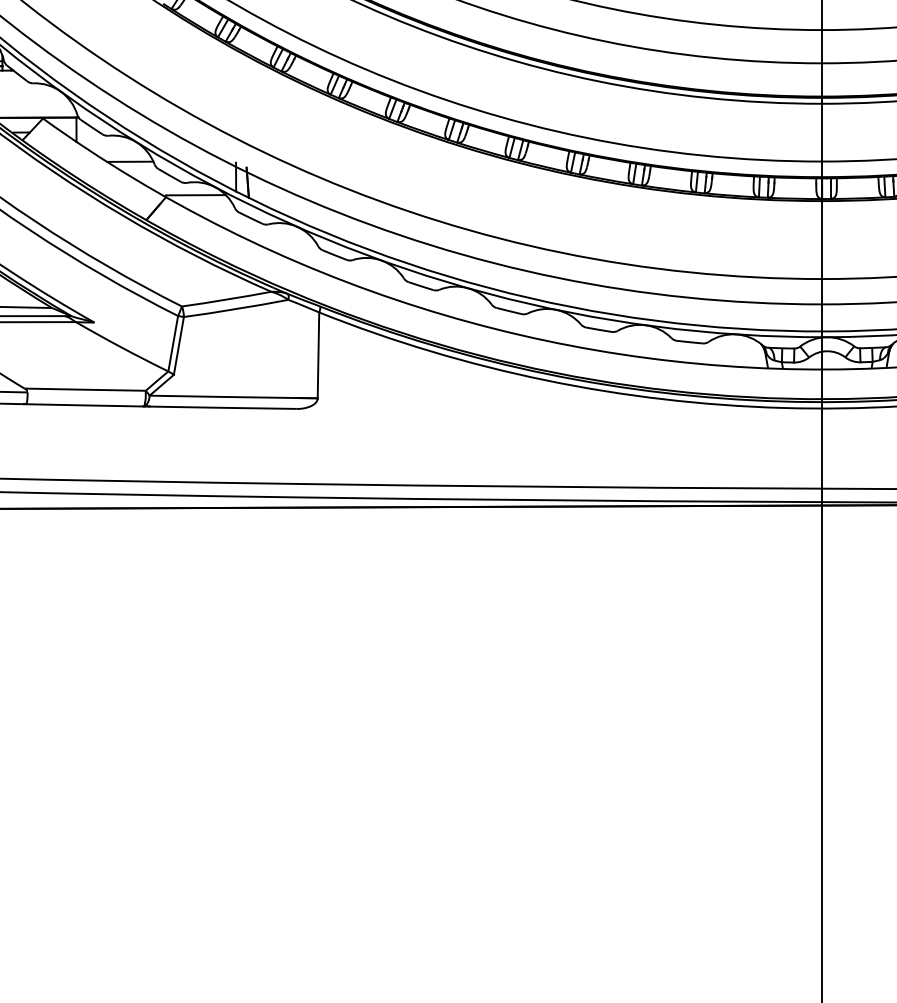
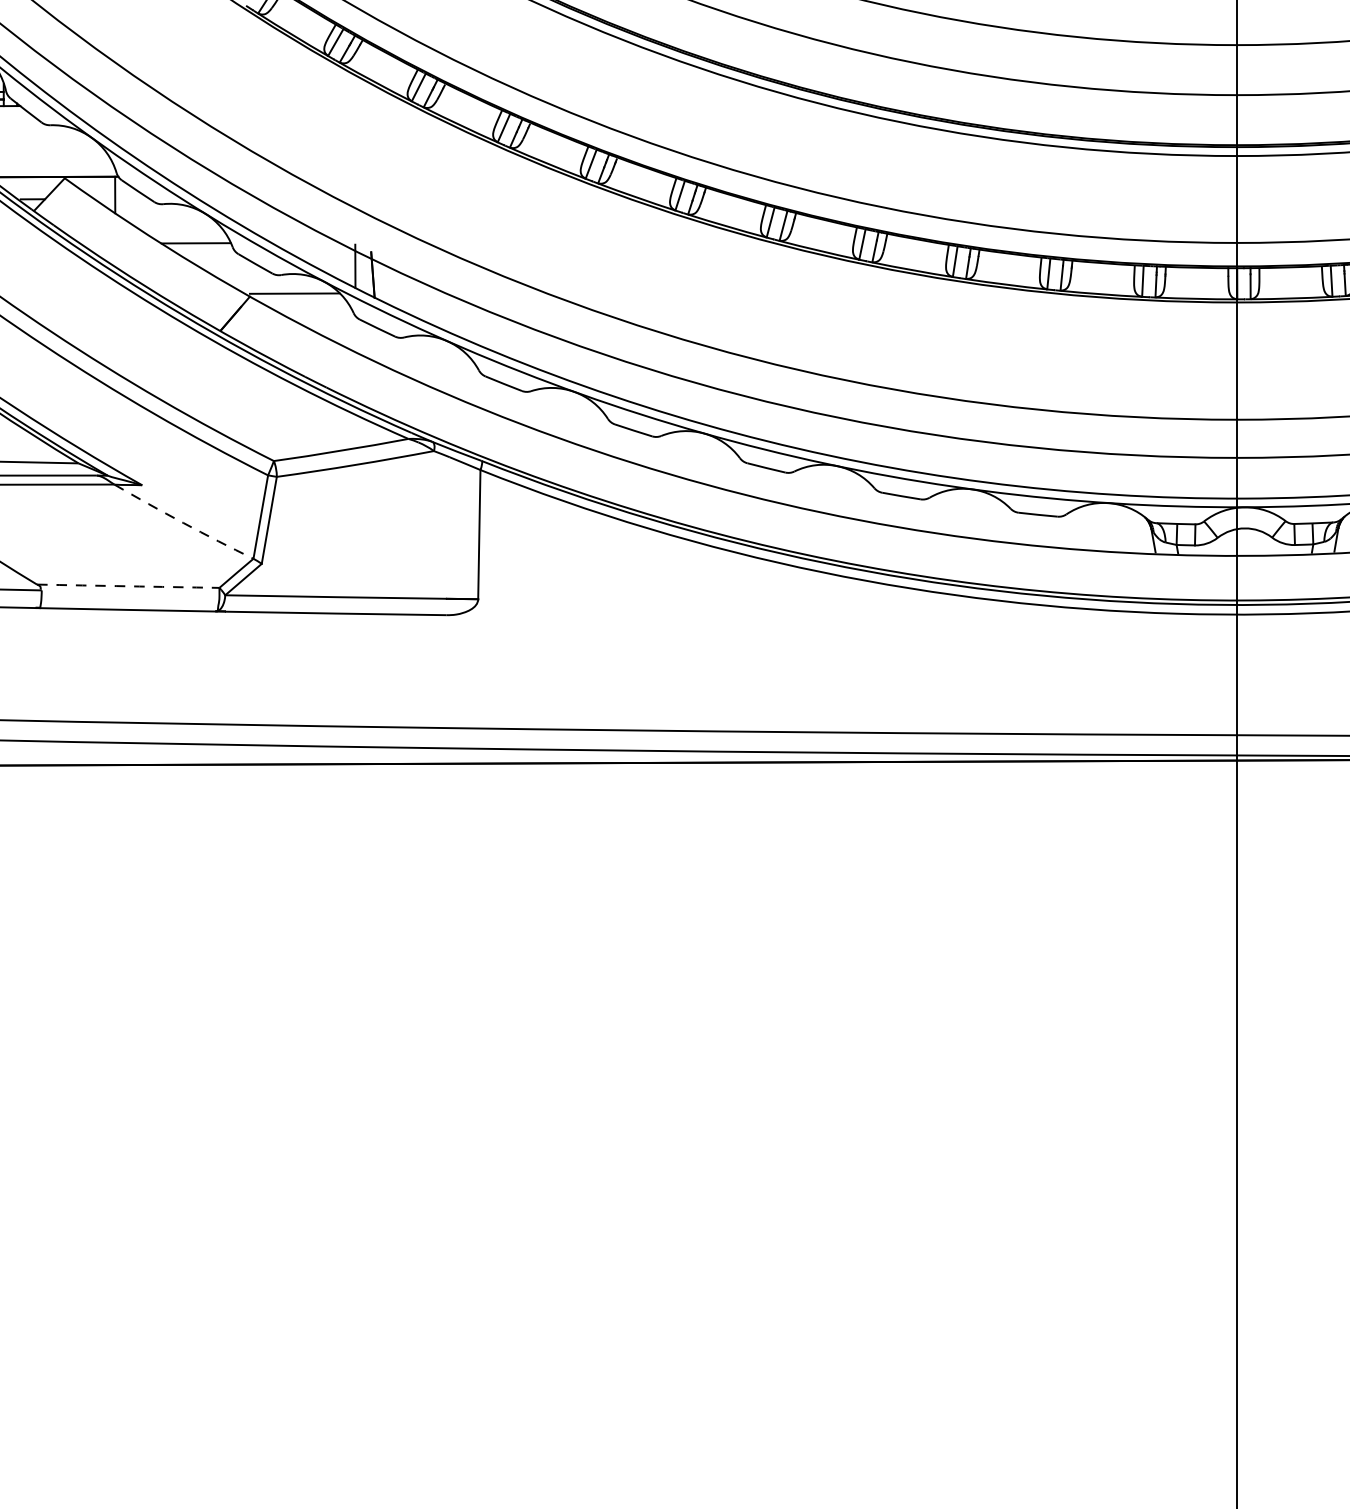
arc: (121, 347) -> (182, 522), solid -> dashed
arc: (85, 389) -> (128, 585), solid -> dashed

